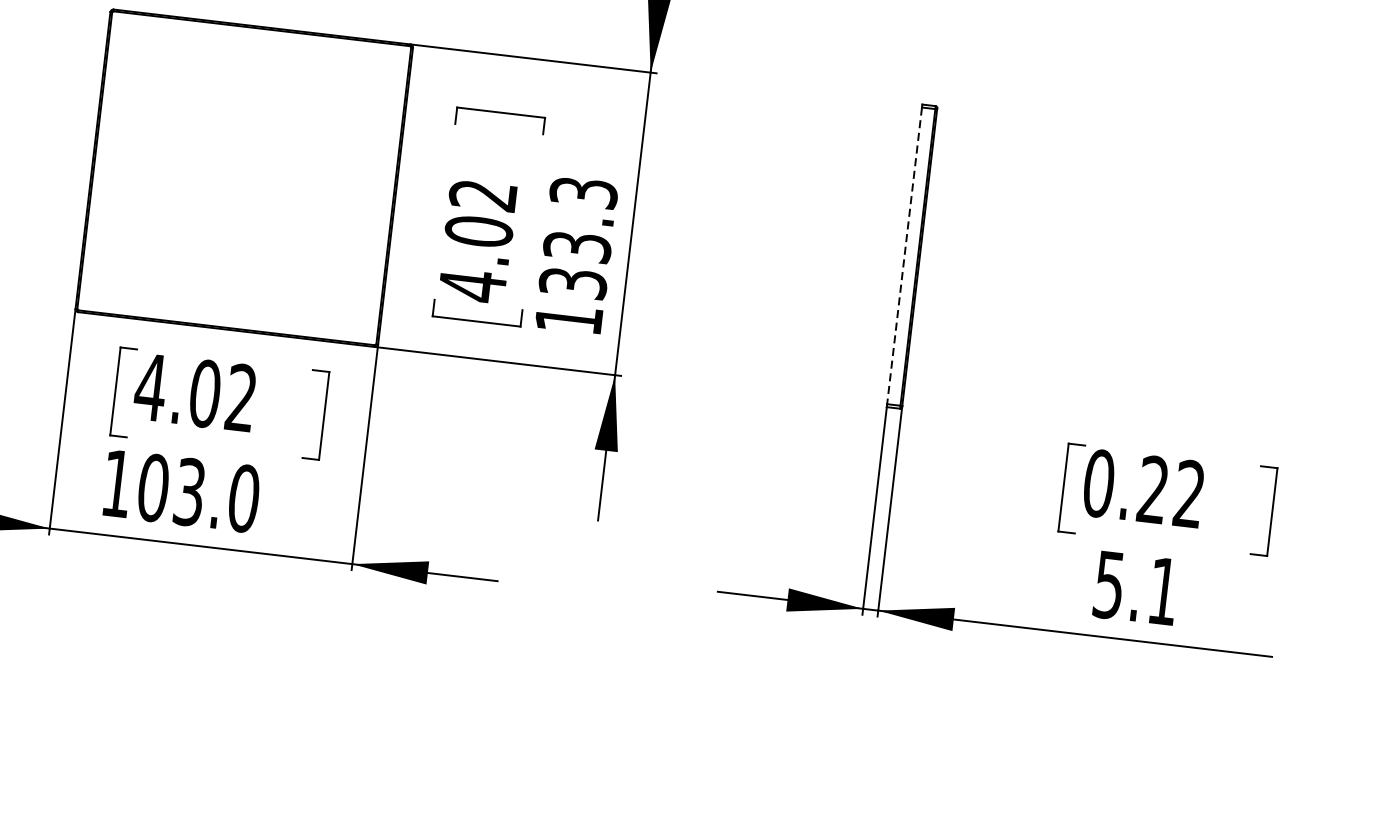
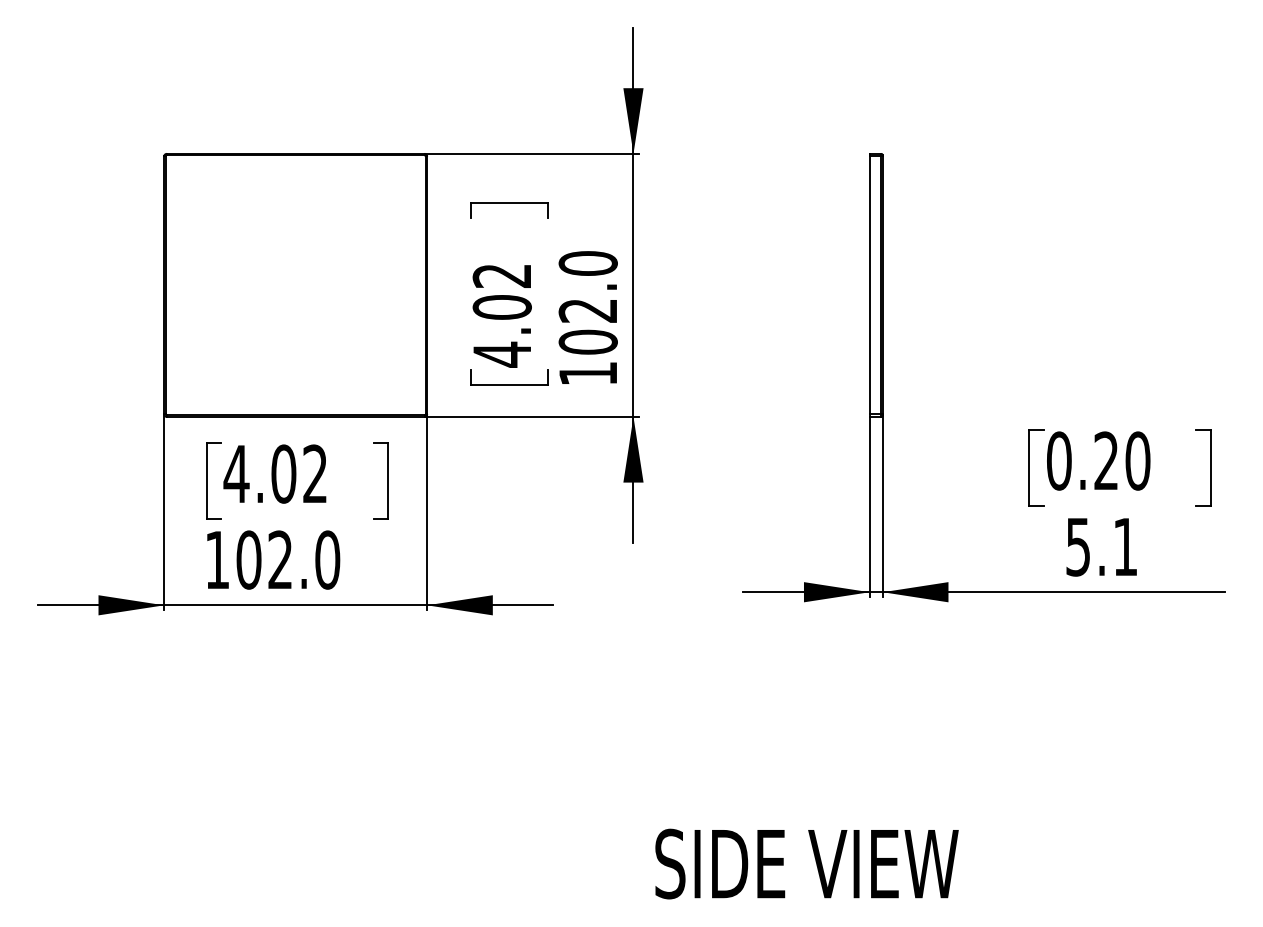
text: (577, 237) -> (587, 302), 133.3 -> 102.0
line: (904, 255) -> (869, 285), dashed -> solid
text: (189, 491) -> (280, 559), 103.0 -> 102.0
text: (1189, 493) -> (1137, 460), 0.22 -> 0.20

